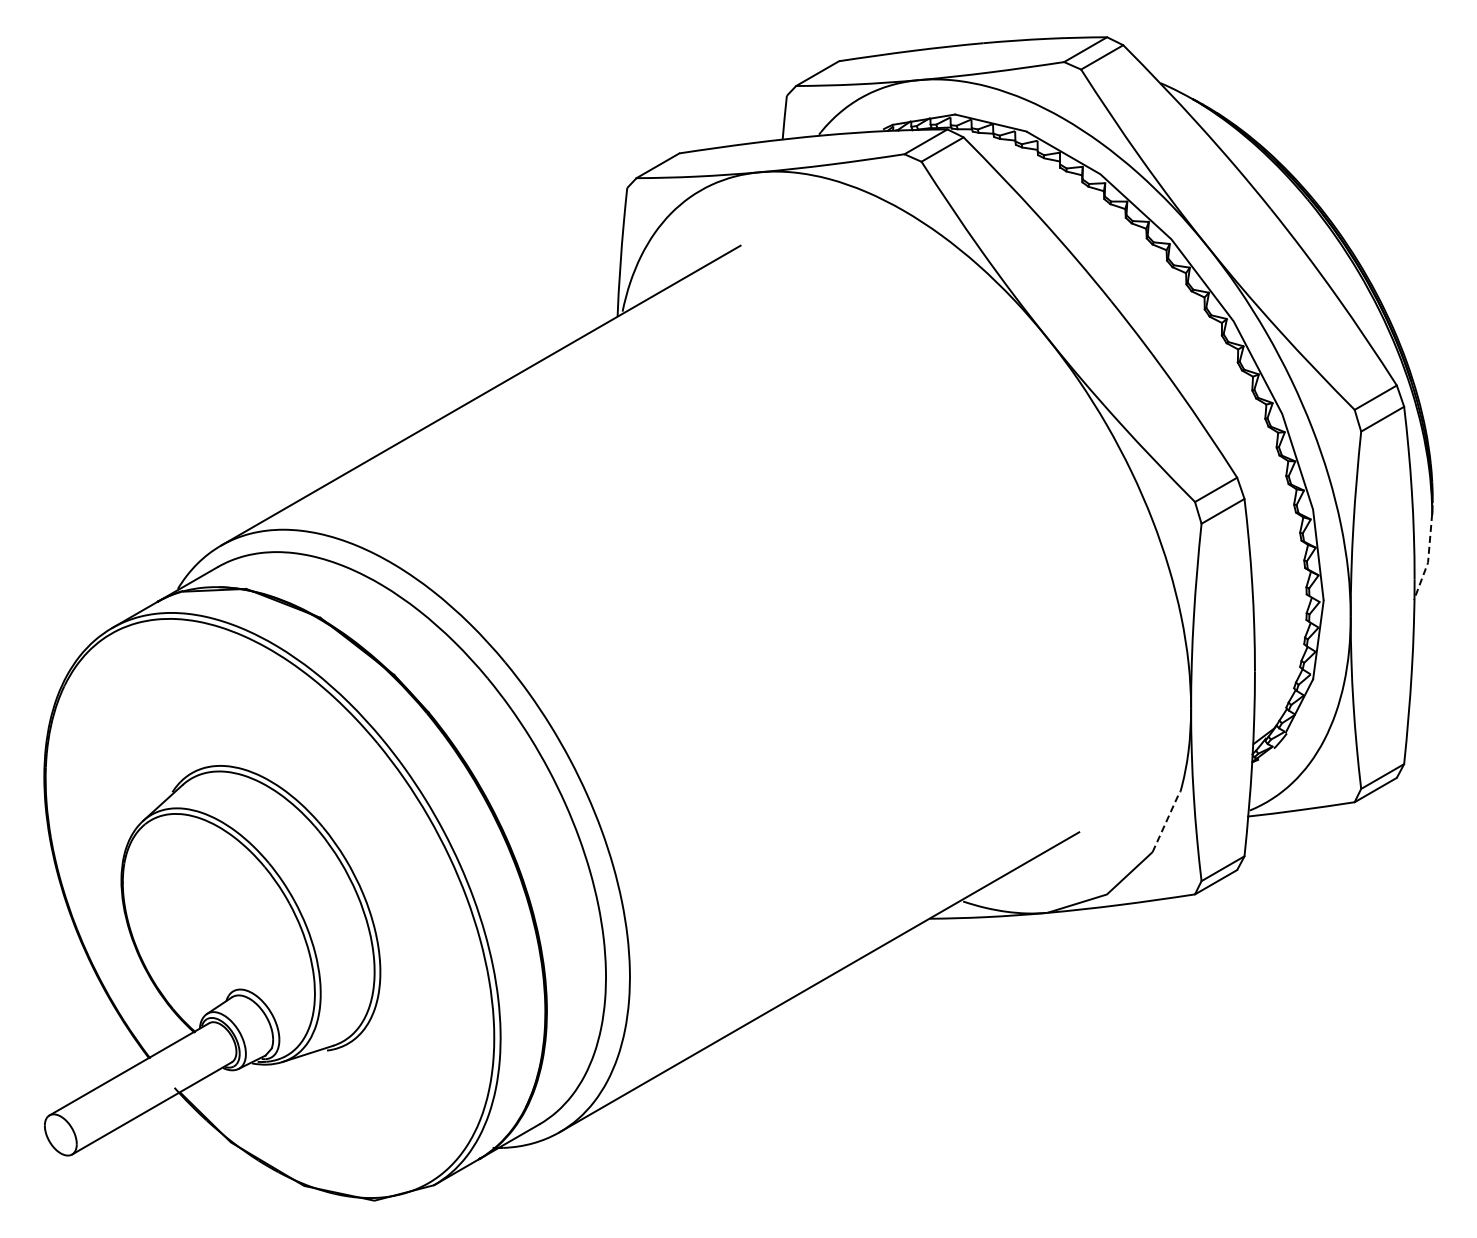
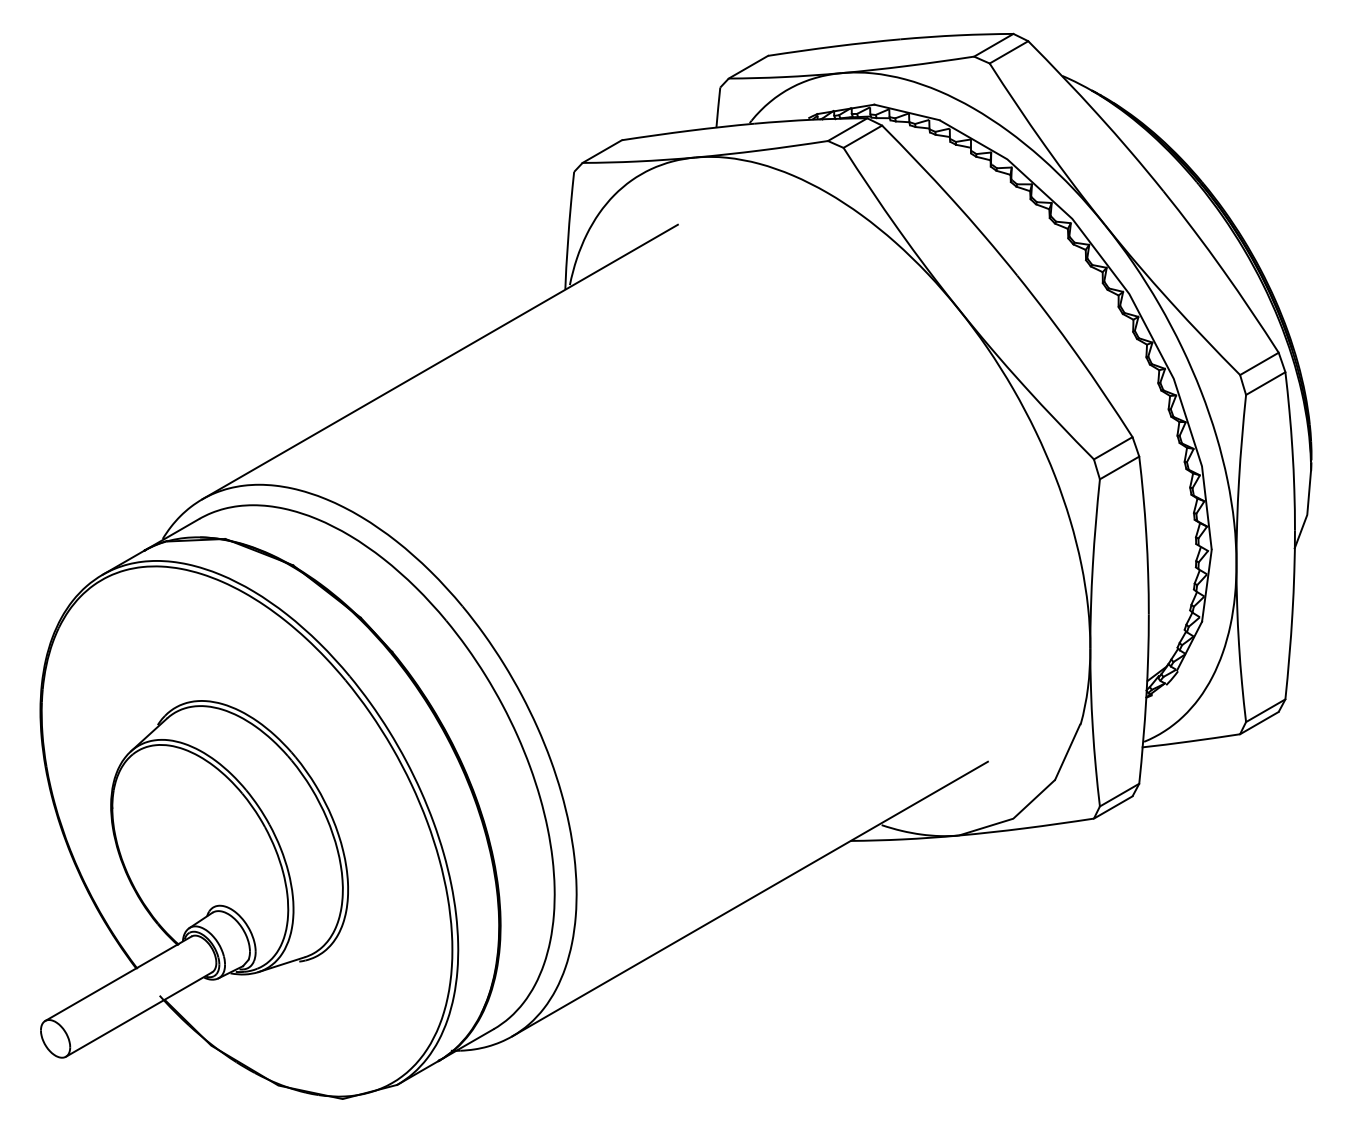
line: (1428, 558) -> (1307, 511), dashed -> solid
line: (1166, 821) -> (1067, 751), dashed -> solid

